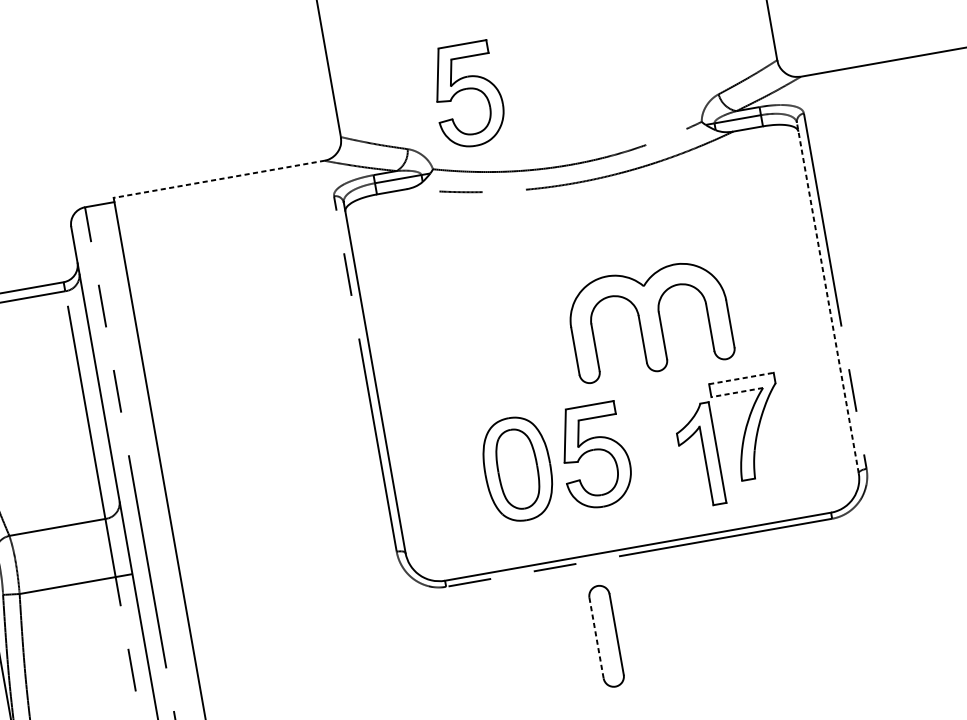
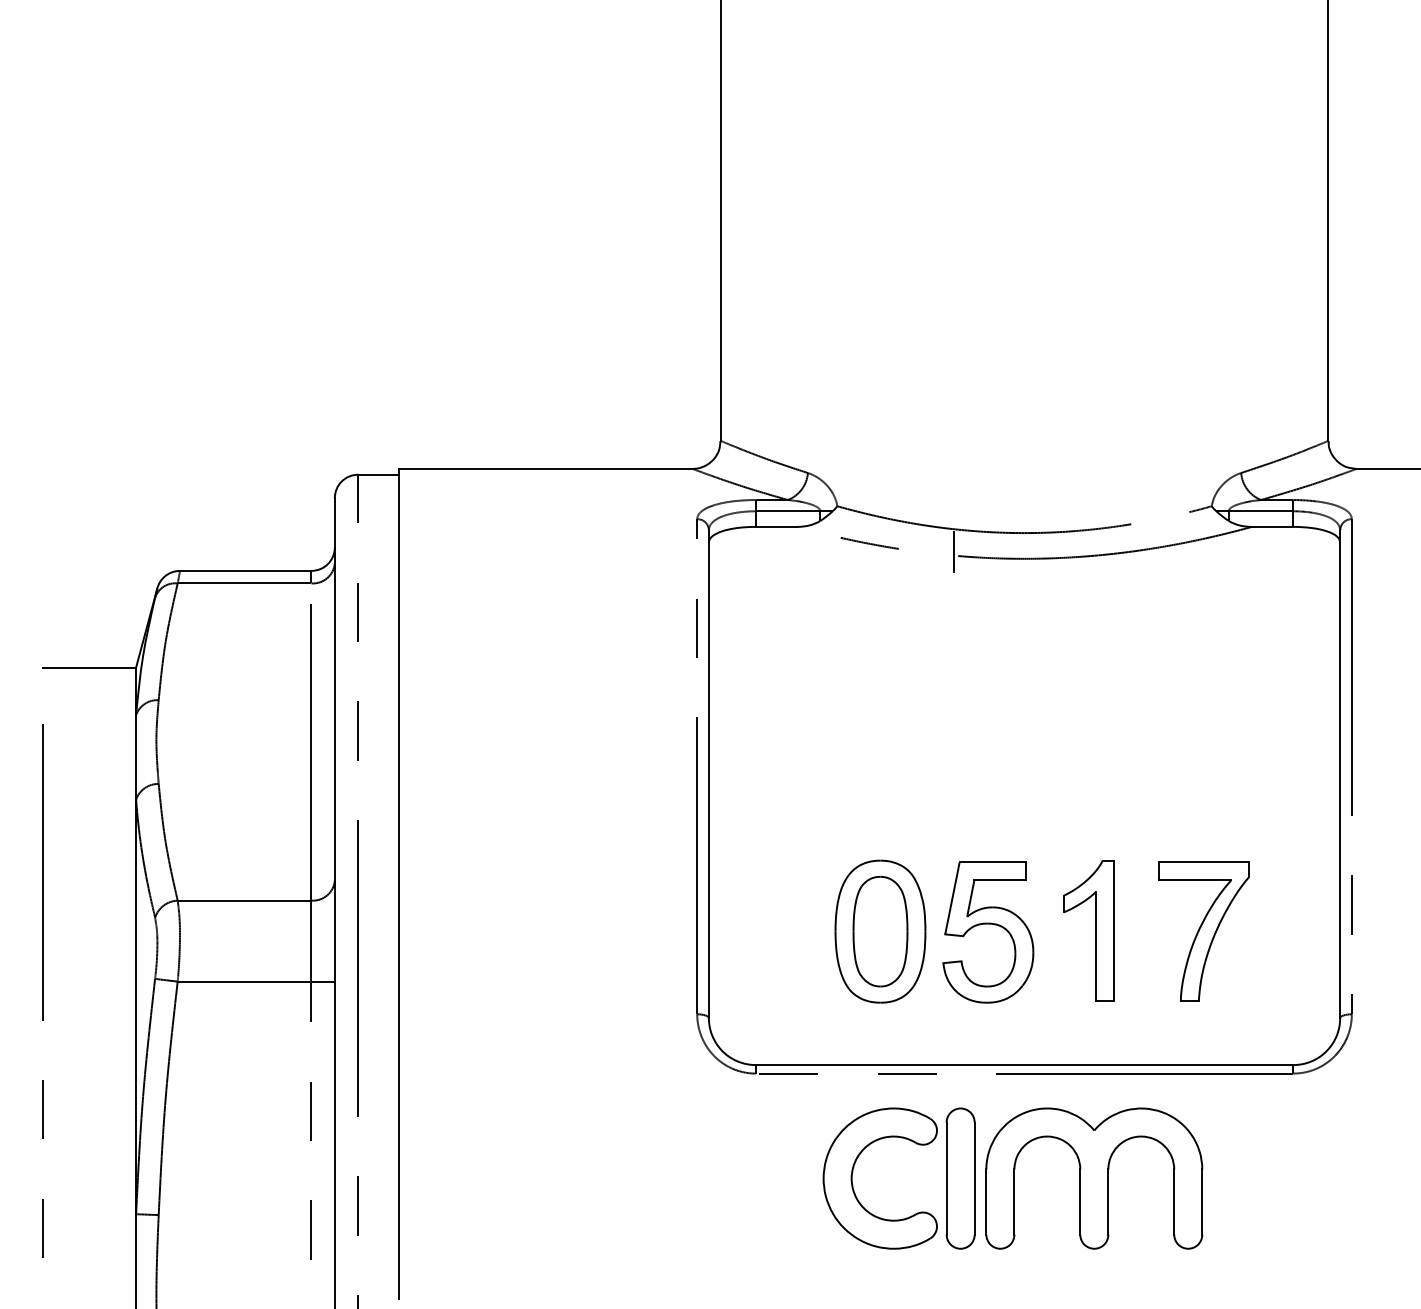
part: (467, 89) -> (902, 406), removed
line: (218, 179) -> (545, 468), dashed -> solid
line: (522, 186) -> (954, 551), added
line: (828, 297) -> (1340, 773), dashed -> solid
part: (650, 320) -> (1094, 1178), moved
line: (741, 378) -> (1204, 862), dashed -> solid
line: (737, 392) -> (1195, 880), dashed -> solid
part: (704, 454) -> (1095, 930), moved
line: (596, 638) -> (946, 1179), dashed -> solid
part: (528, 645) -> (853, 1172), added

